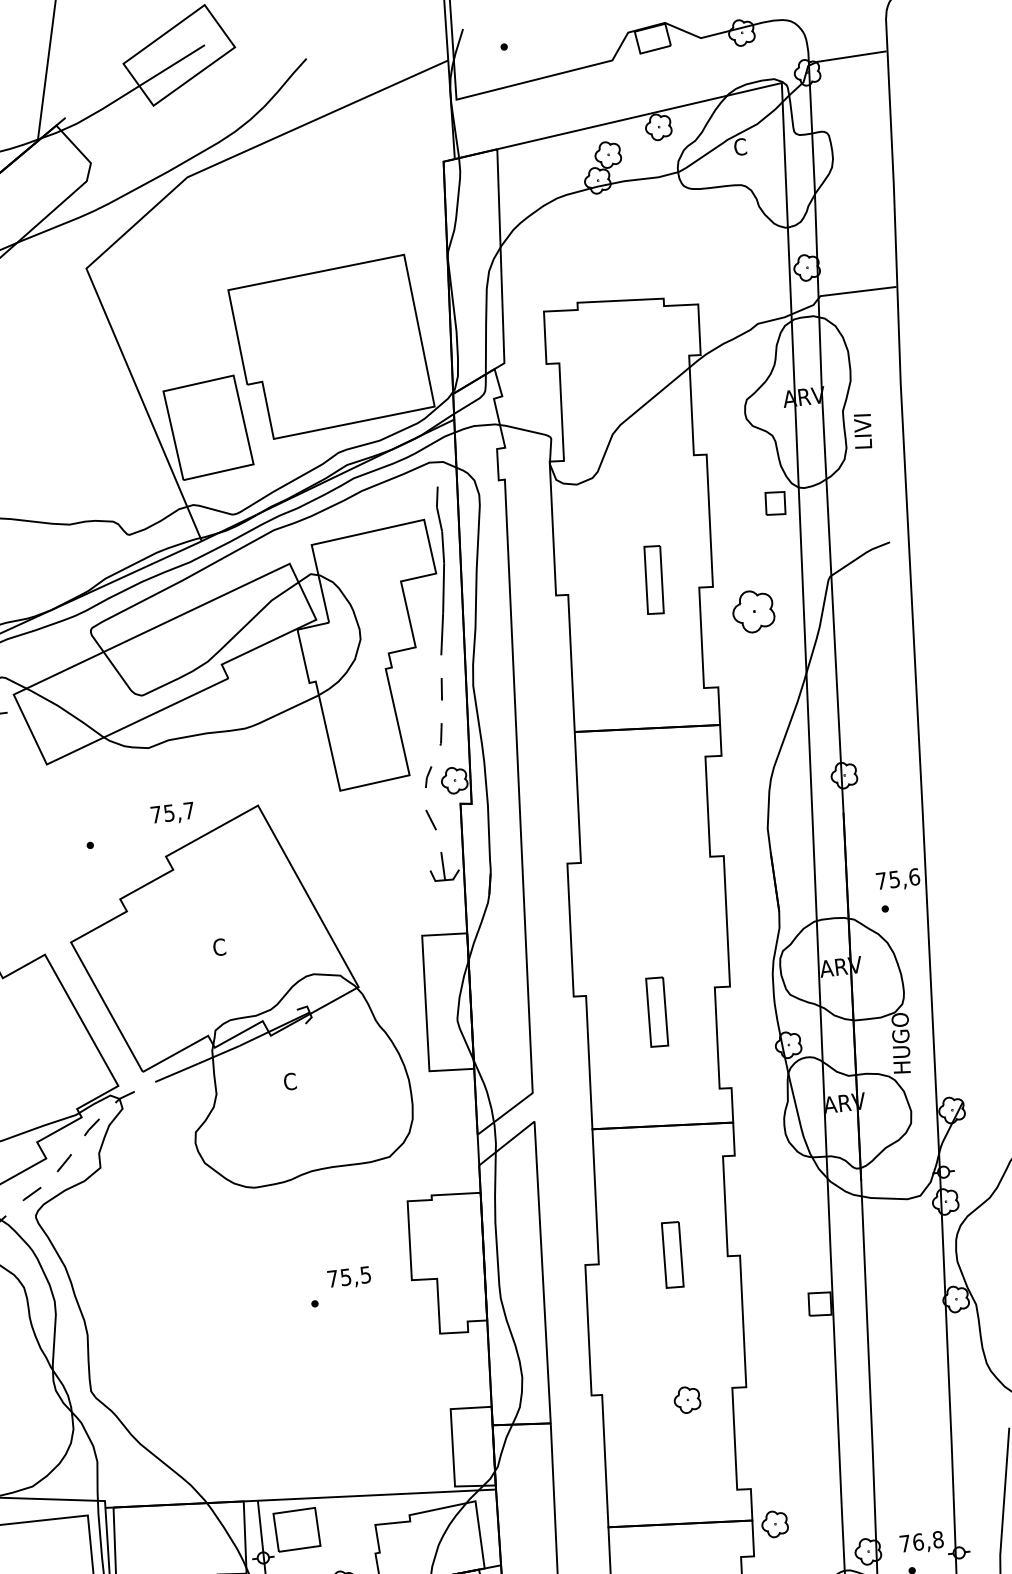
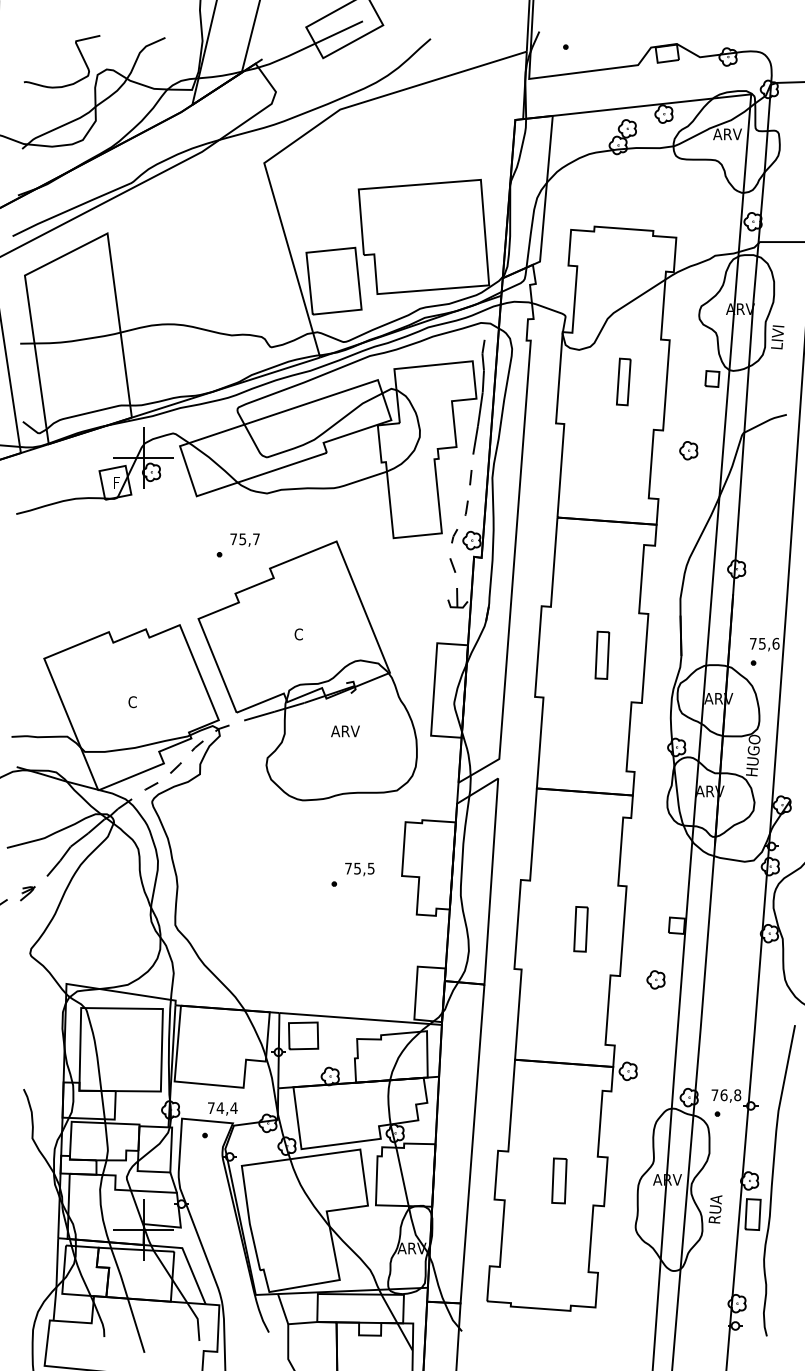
text: (754, 145) -> (727, 134), C -> ARV
part: (653, 579) -> (623, 381), moved
part: (753, 611) -> (688, 450), size x0.62
text: (171, 813) -> (244, 539), moved
part: (657, 1010) -> (602, 654), moved
text: (304, 1080) -> (345, 731), C -> ARV
part: (672, 1255) -> (580, 929), moved
part: (686, 1399) -> (655, 979), moved

